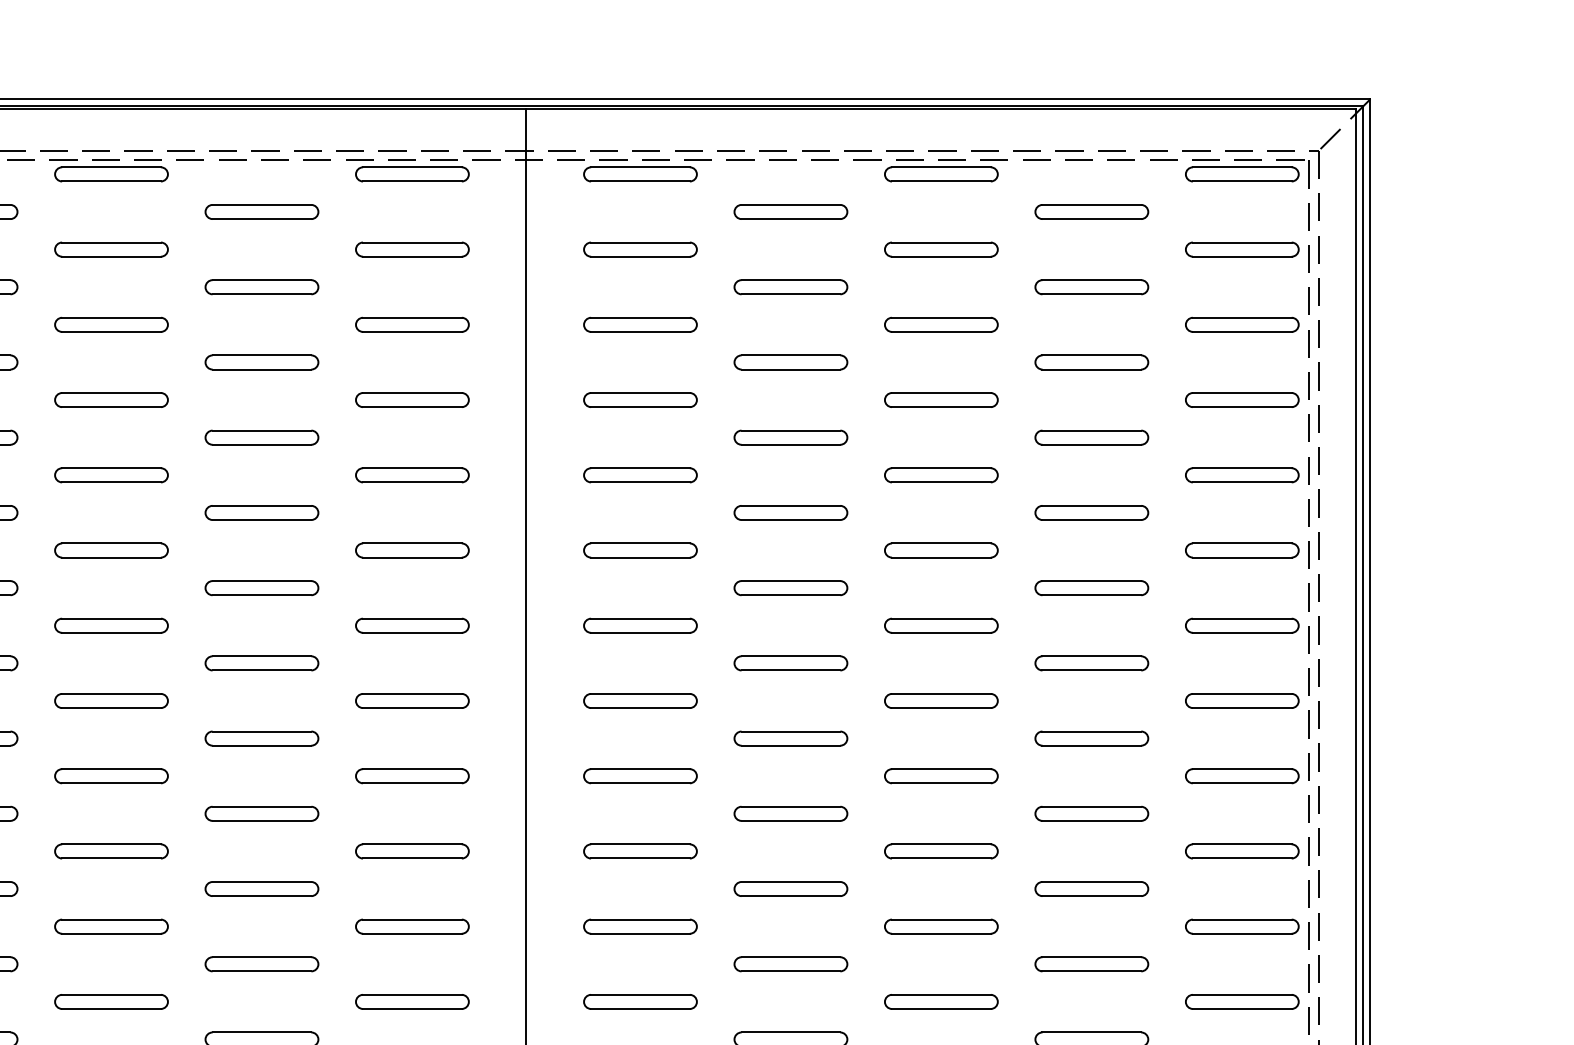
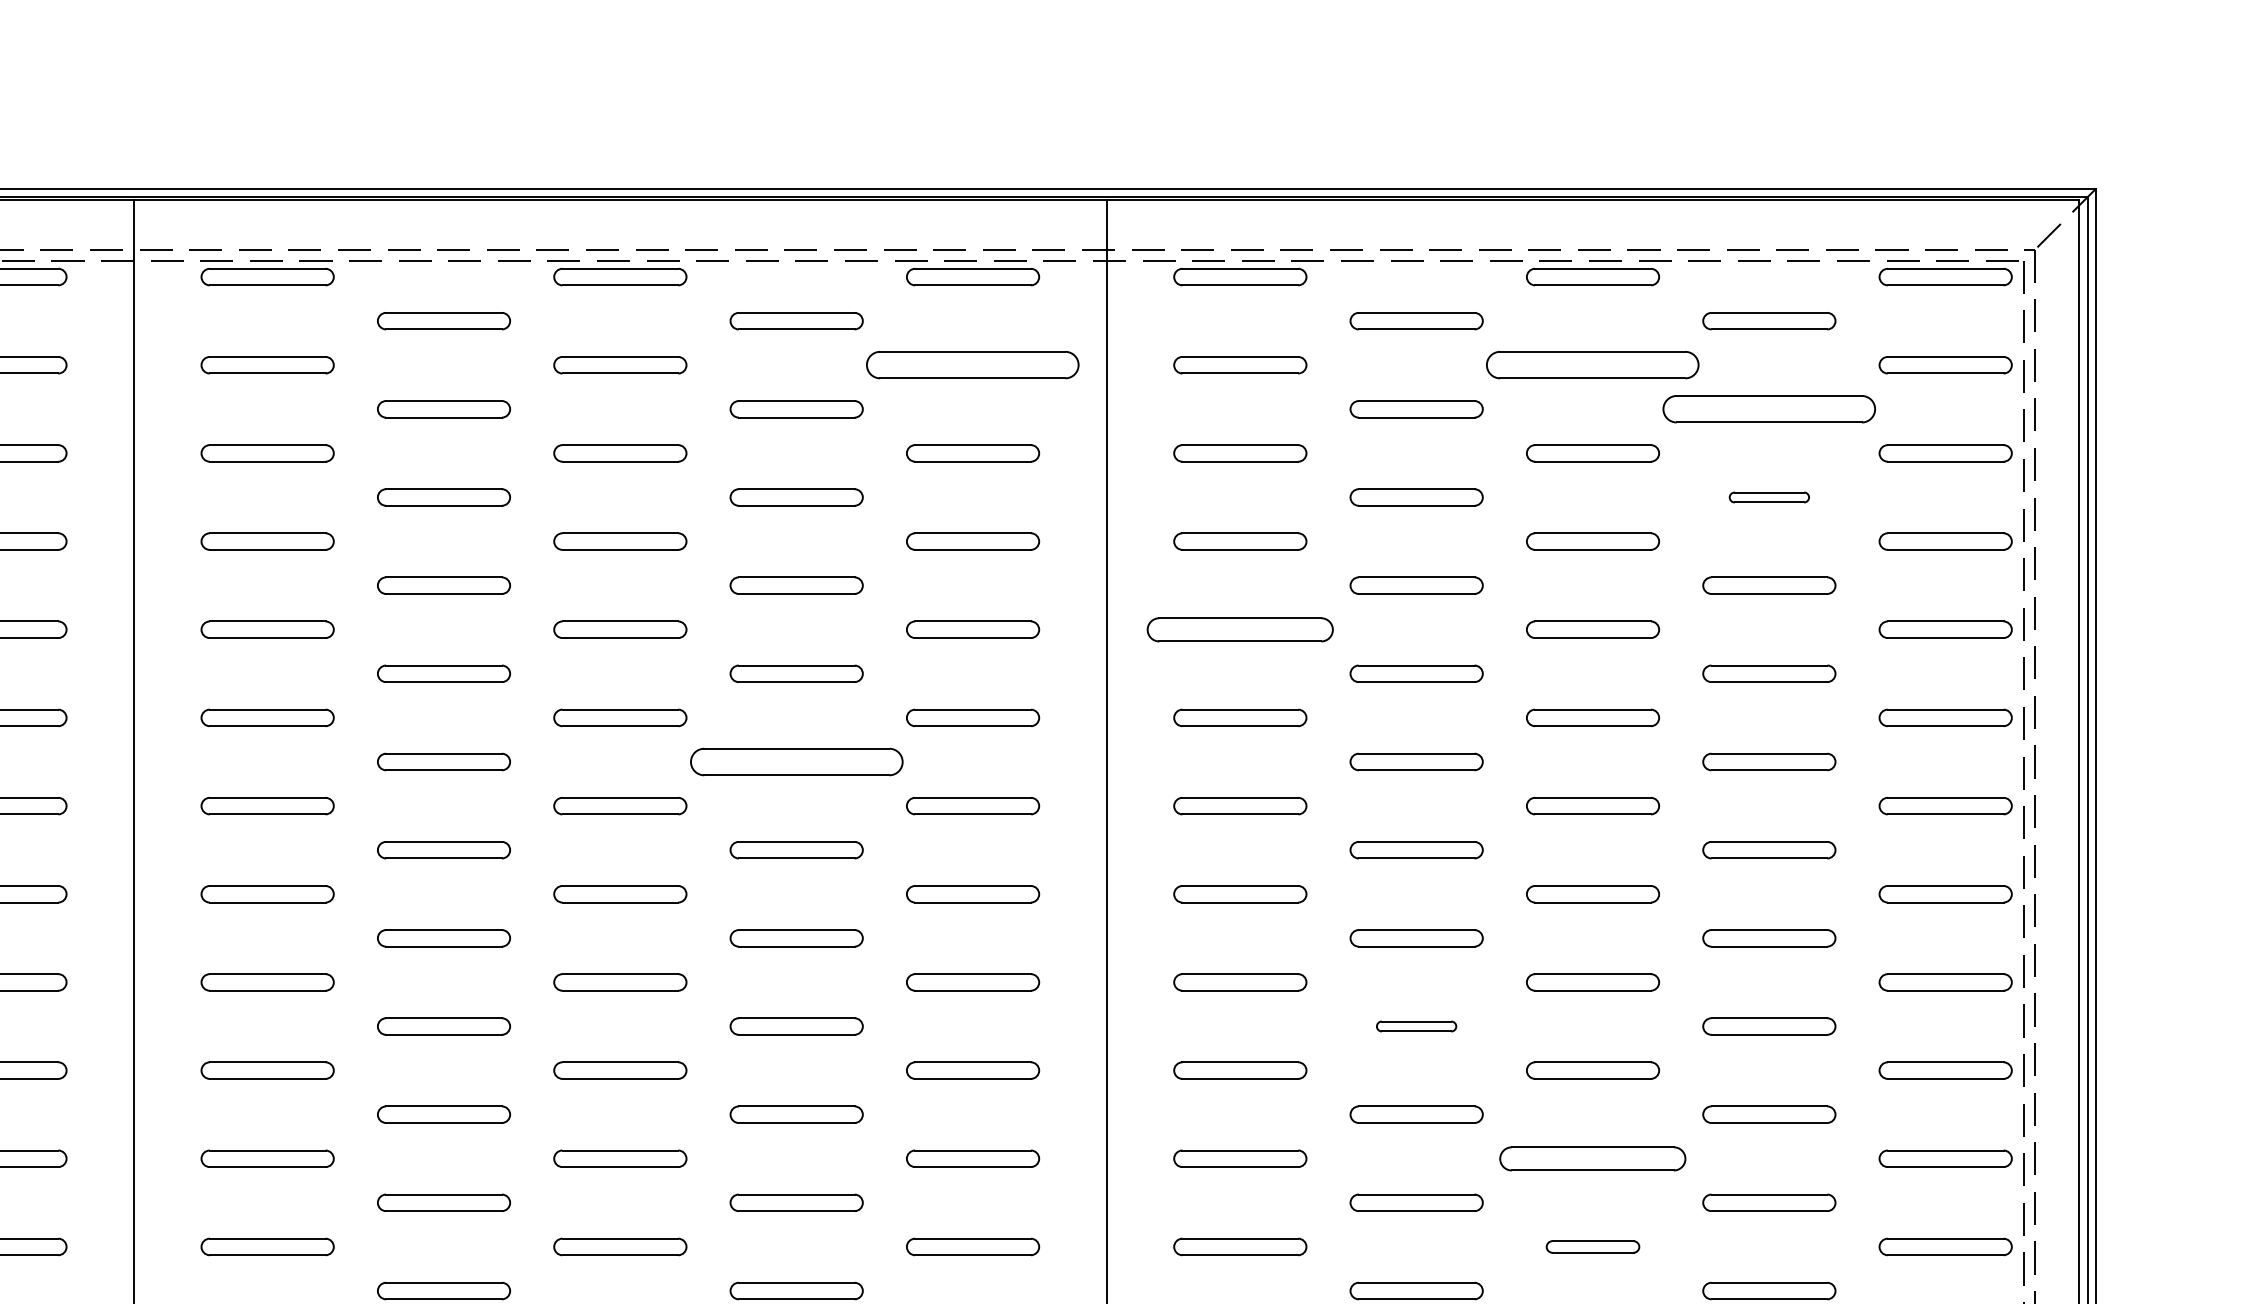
part: (412, 249) -> (973, 365), size x1.6
part: (941, 249) -> (1593, 365), size x1.6
part: (1091, 287) -> (1769, 409), size x1.6
part: (1091, 362) -> (1769, 497), size x0.6
part: (640, 475) -> (1240, 629), size x1.4
part: (261, 587) -> (796, 761), size x1.6
part: (790, 813) -> (1416, 1026), size x0.6
part: (941, 926) -> (1593, 1158), size x1.4
part: (940, 1001) -> (1592, 1246), size x0.7

